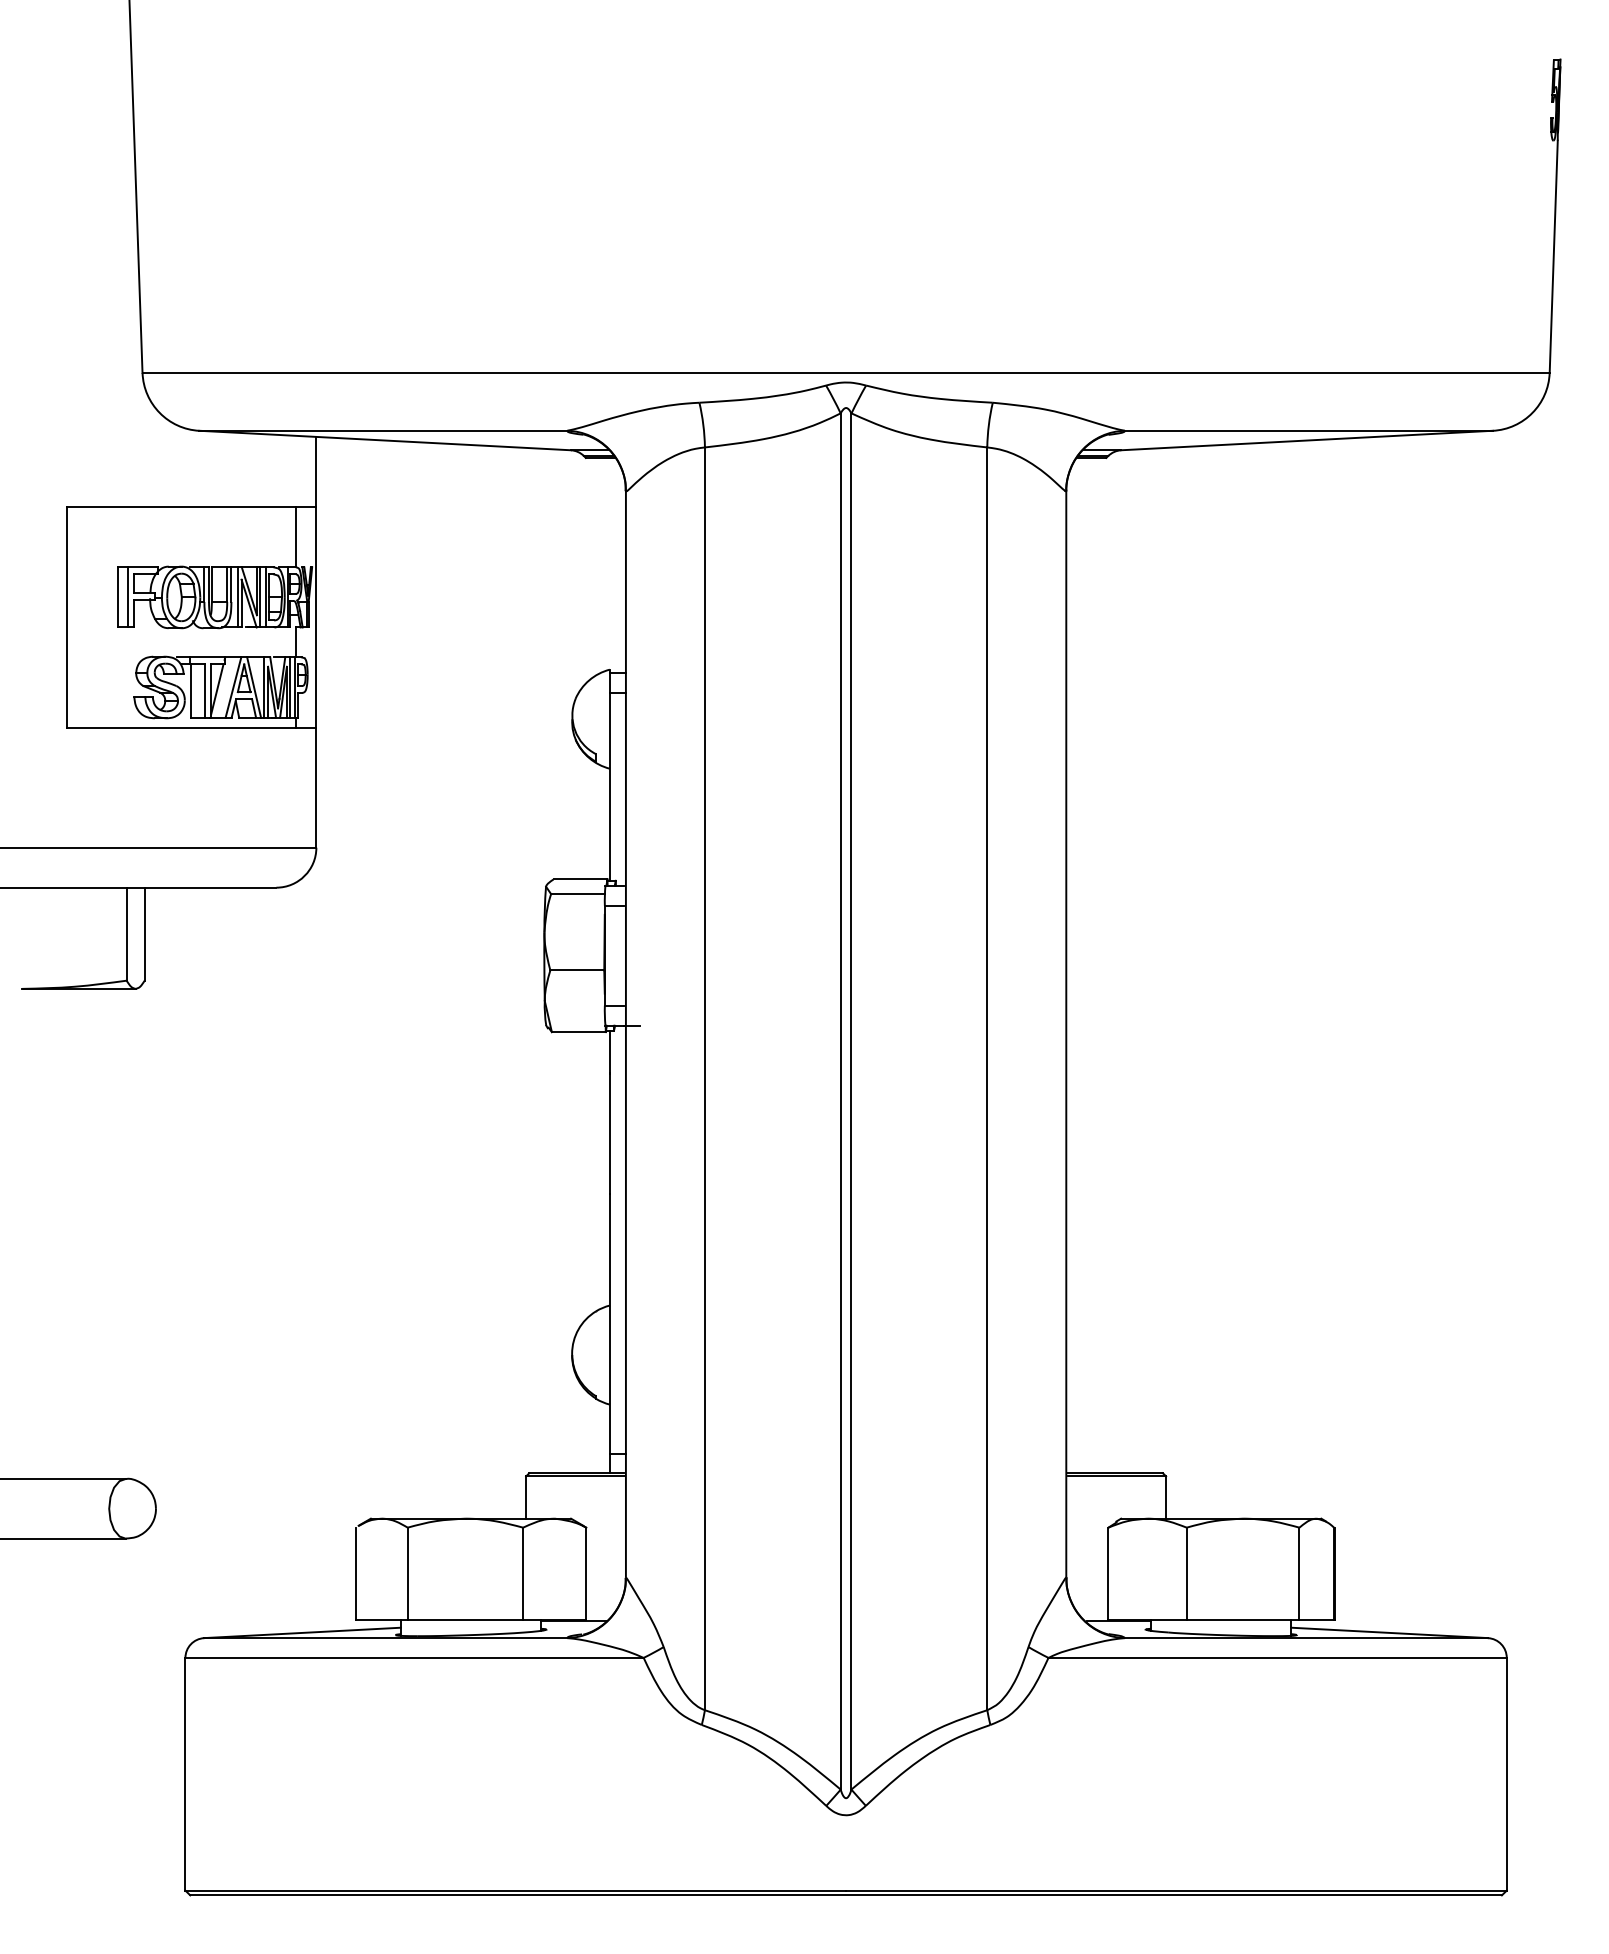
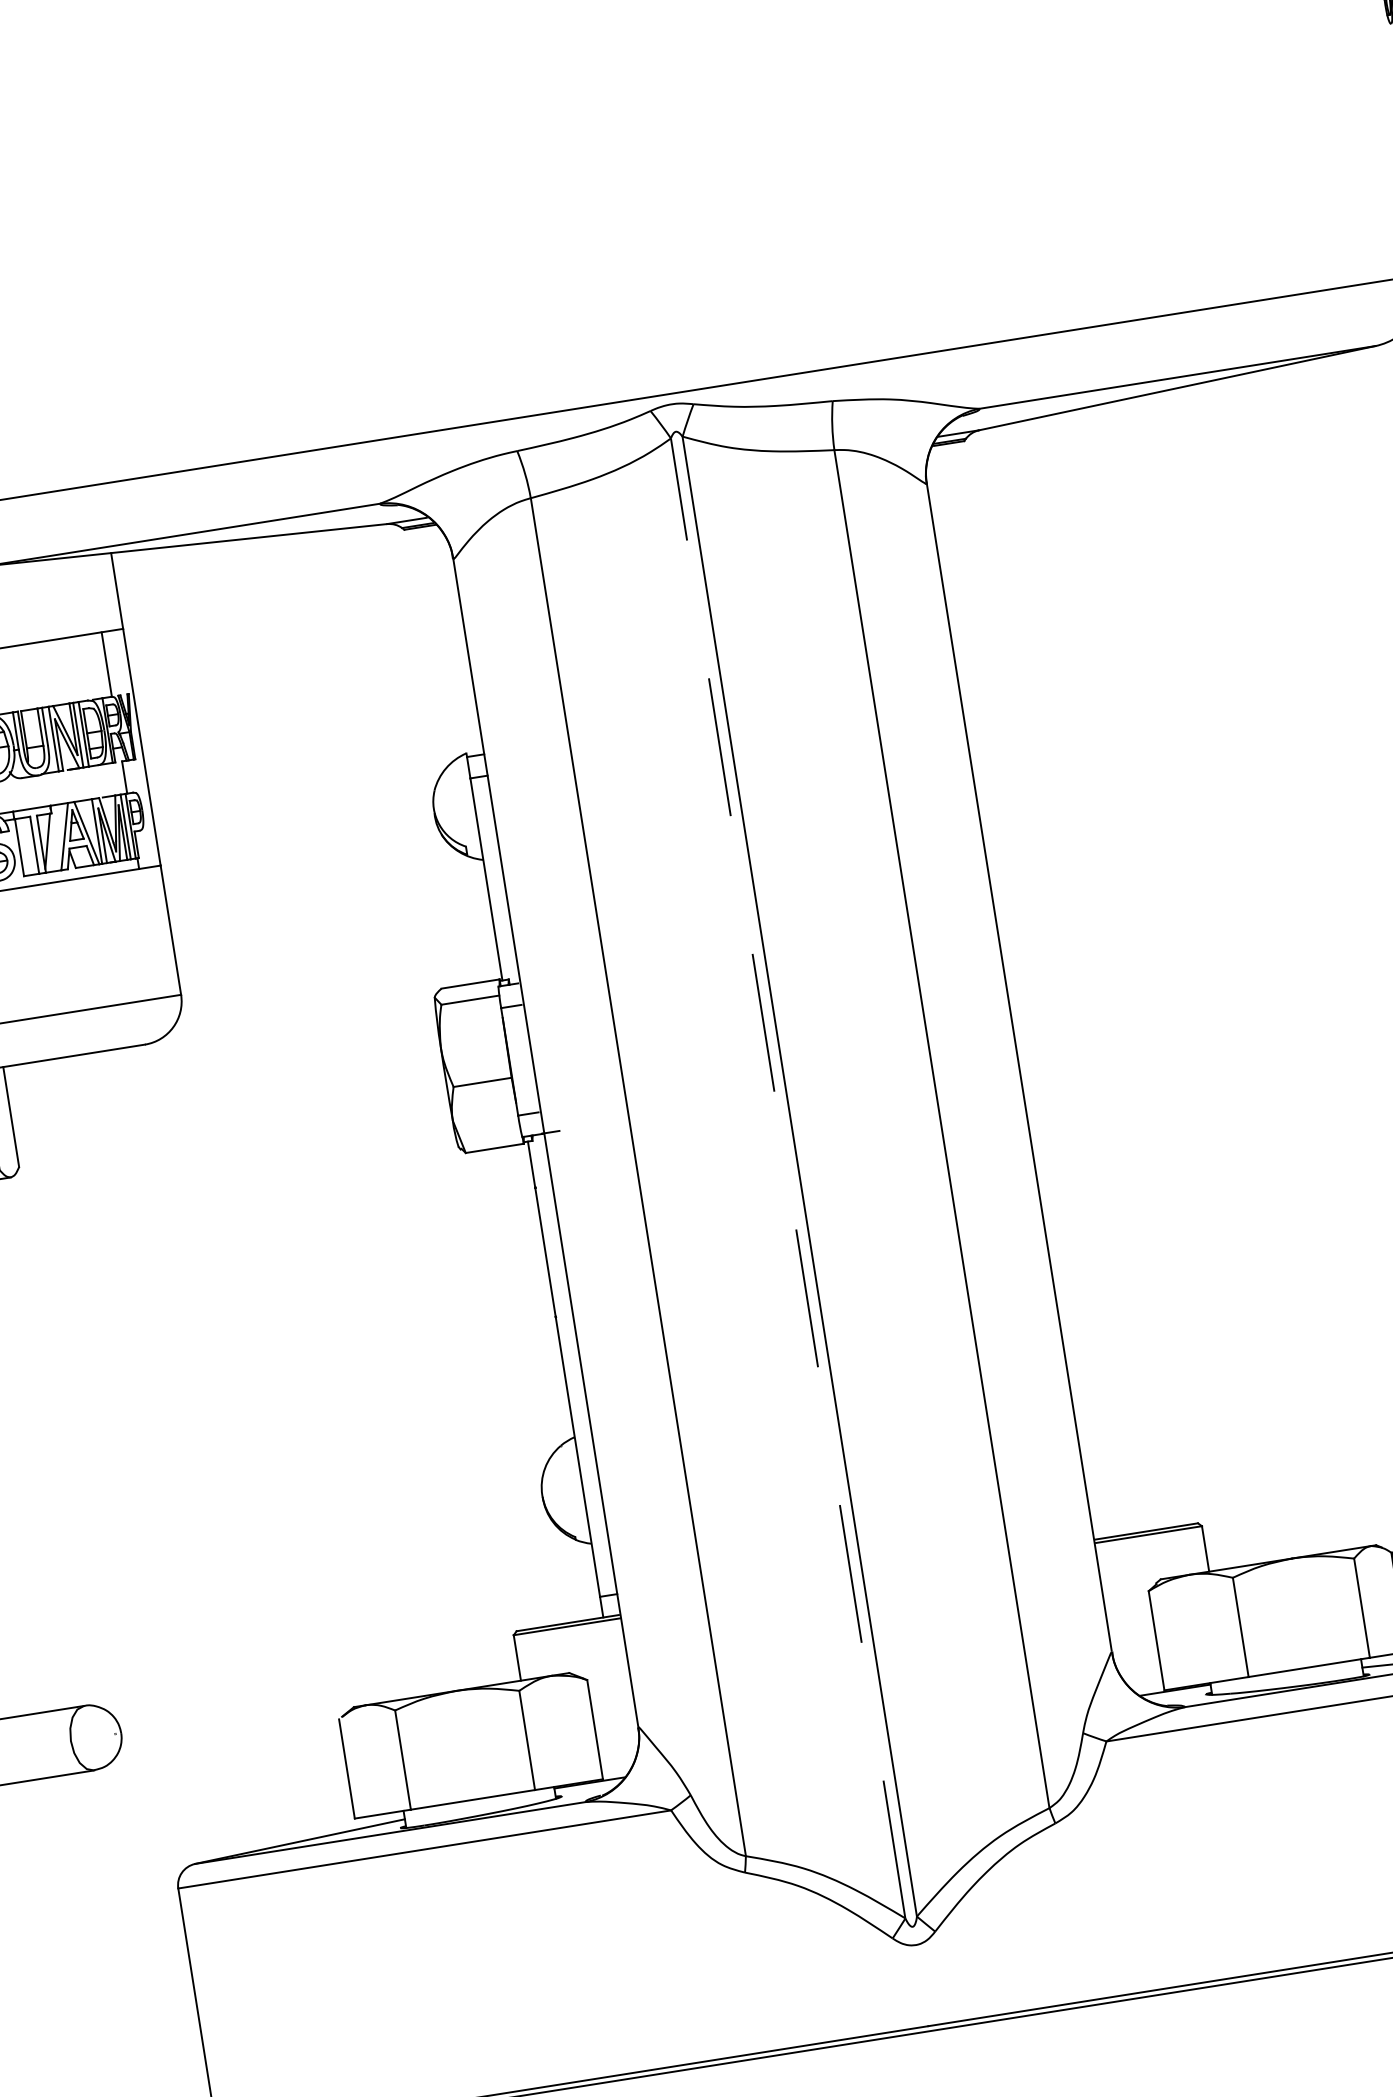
line: (840, 1100) -> (787, 1177), solid -> dashed

